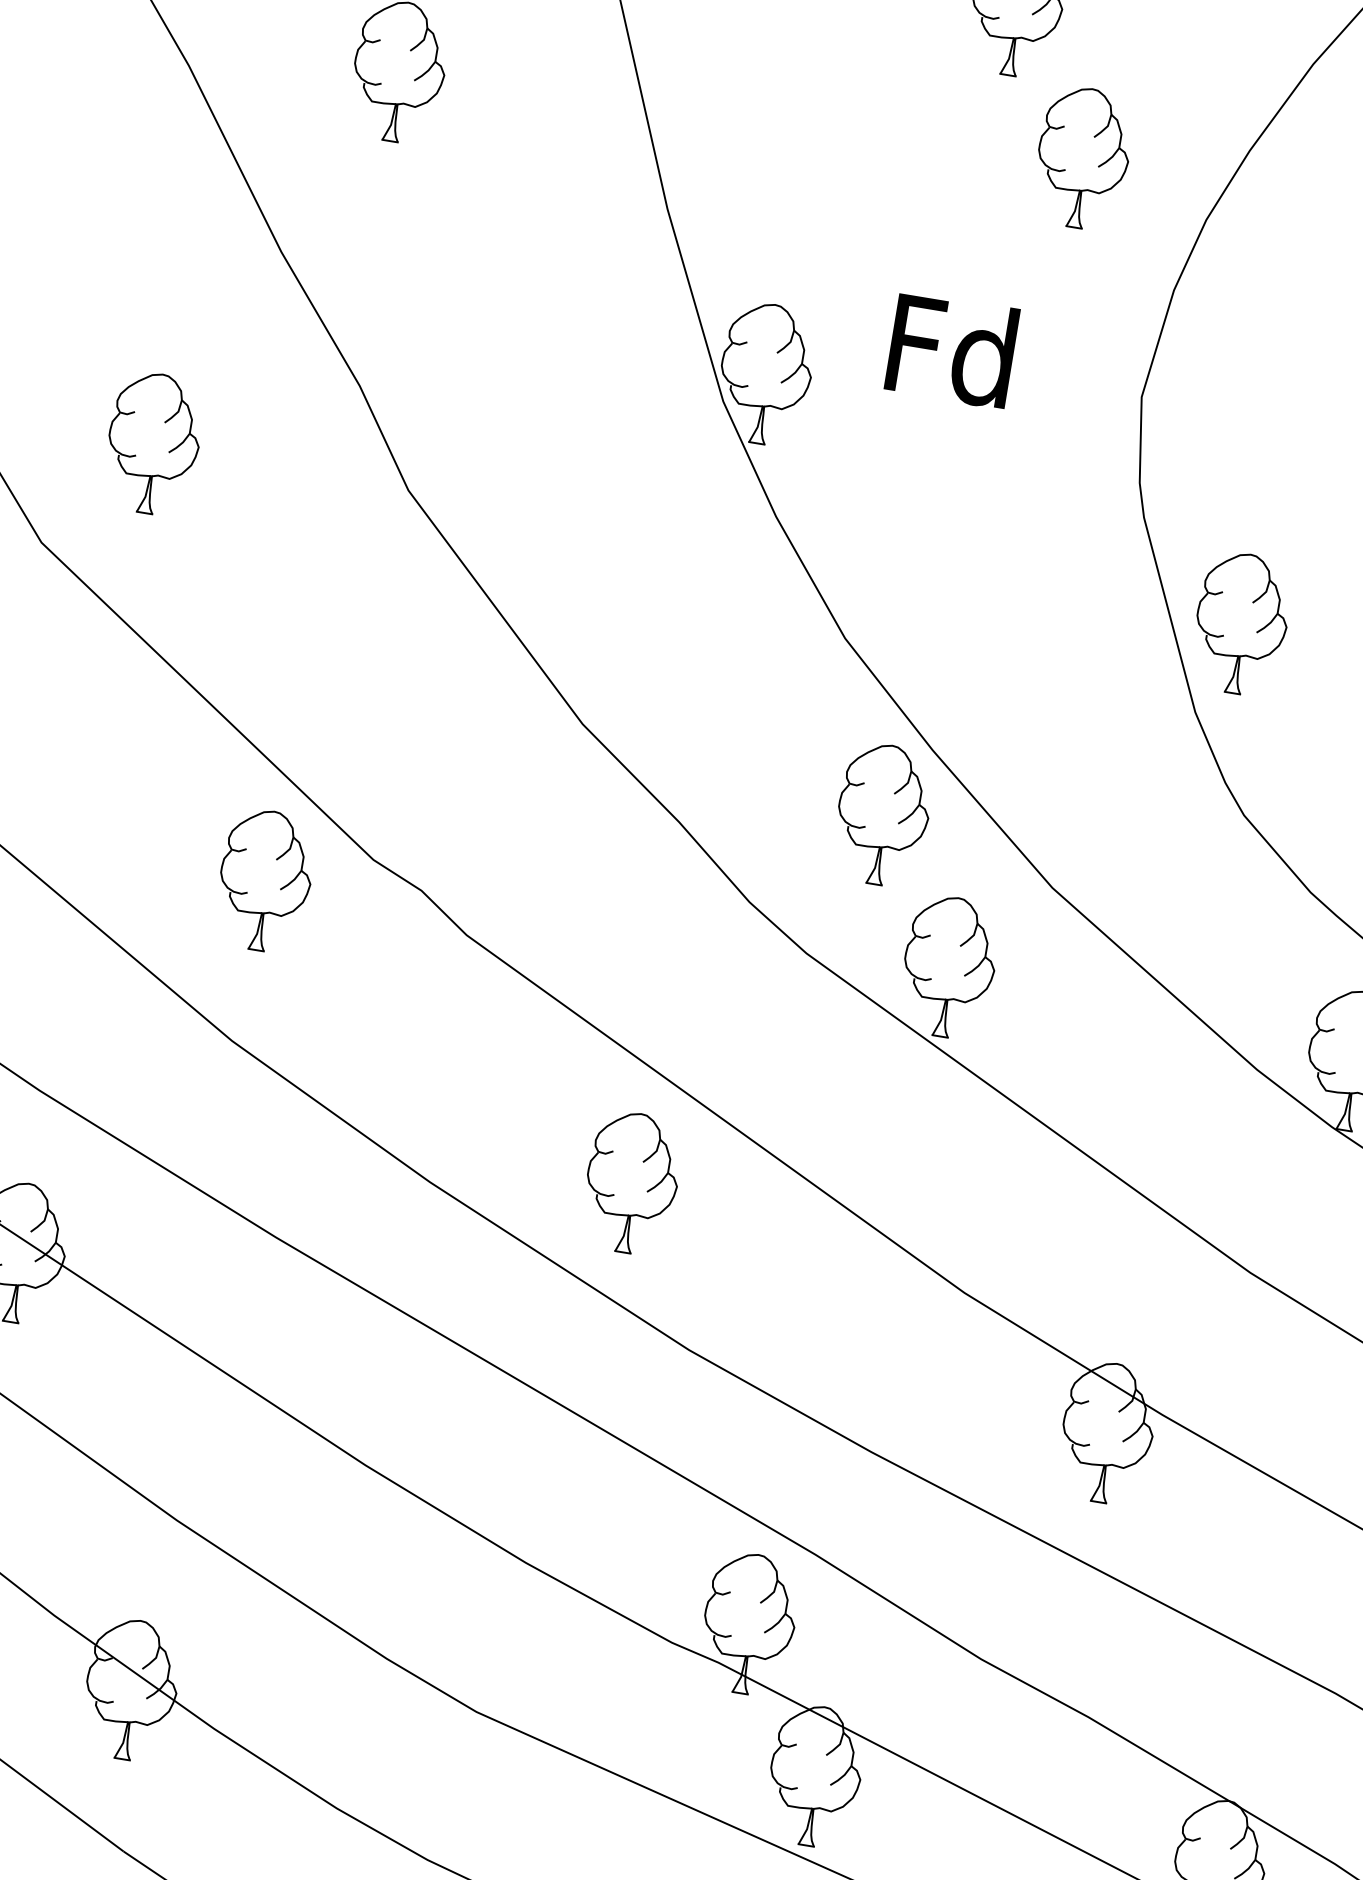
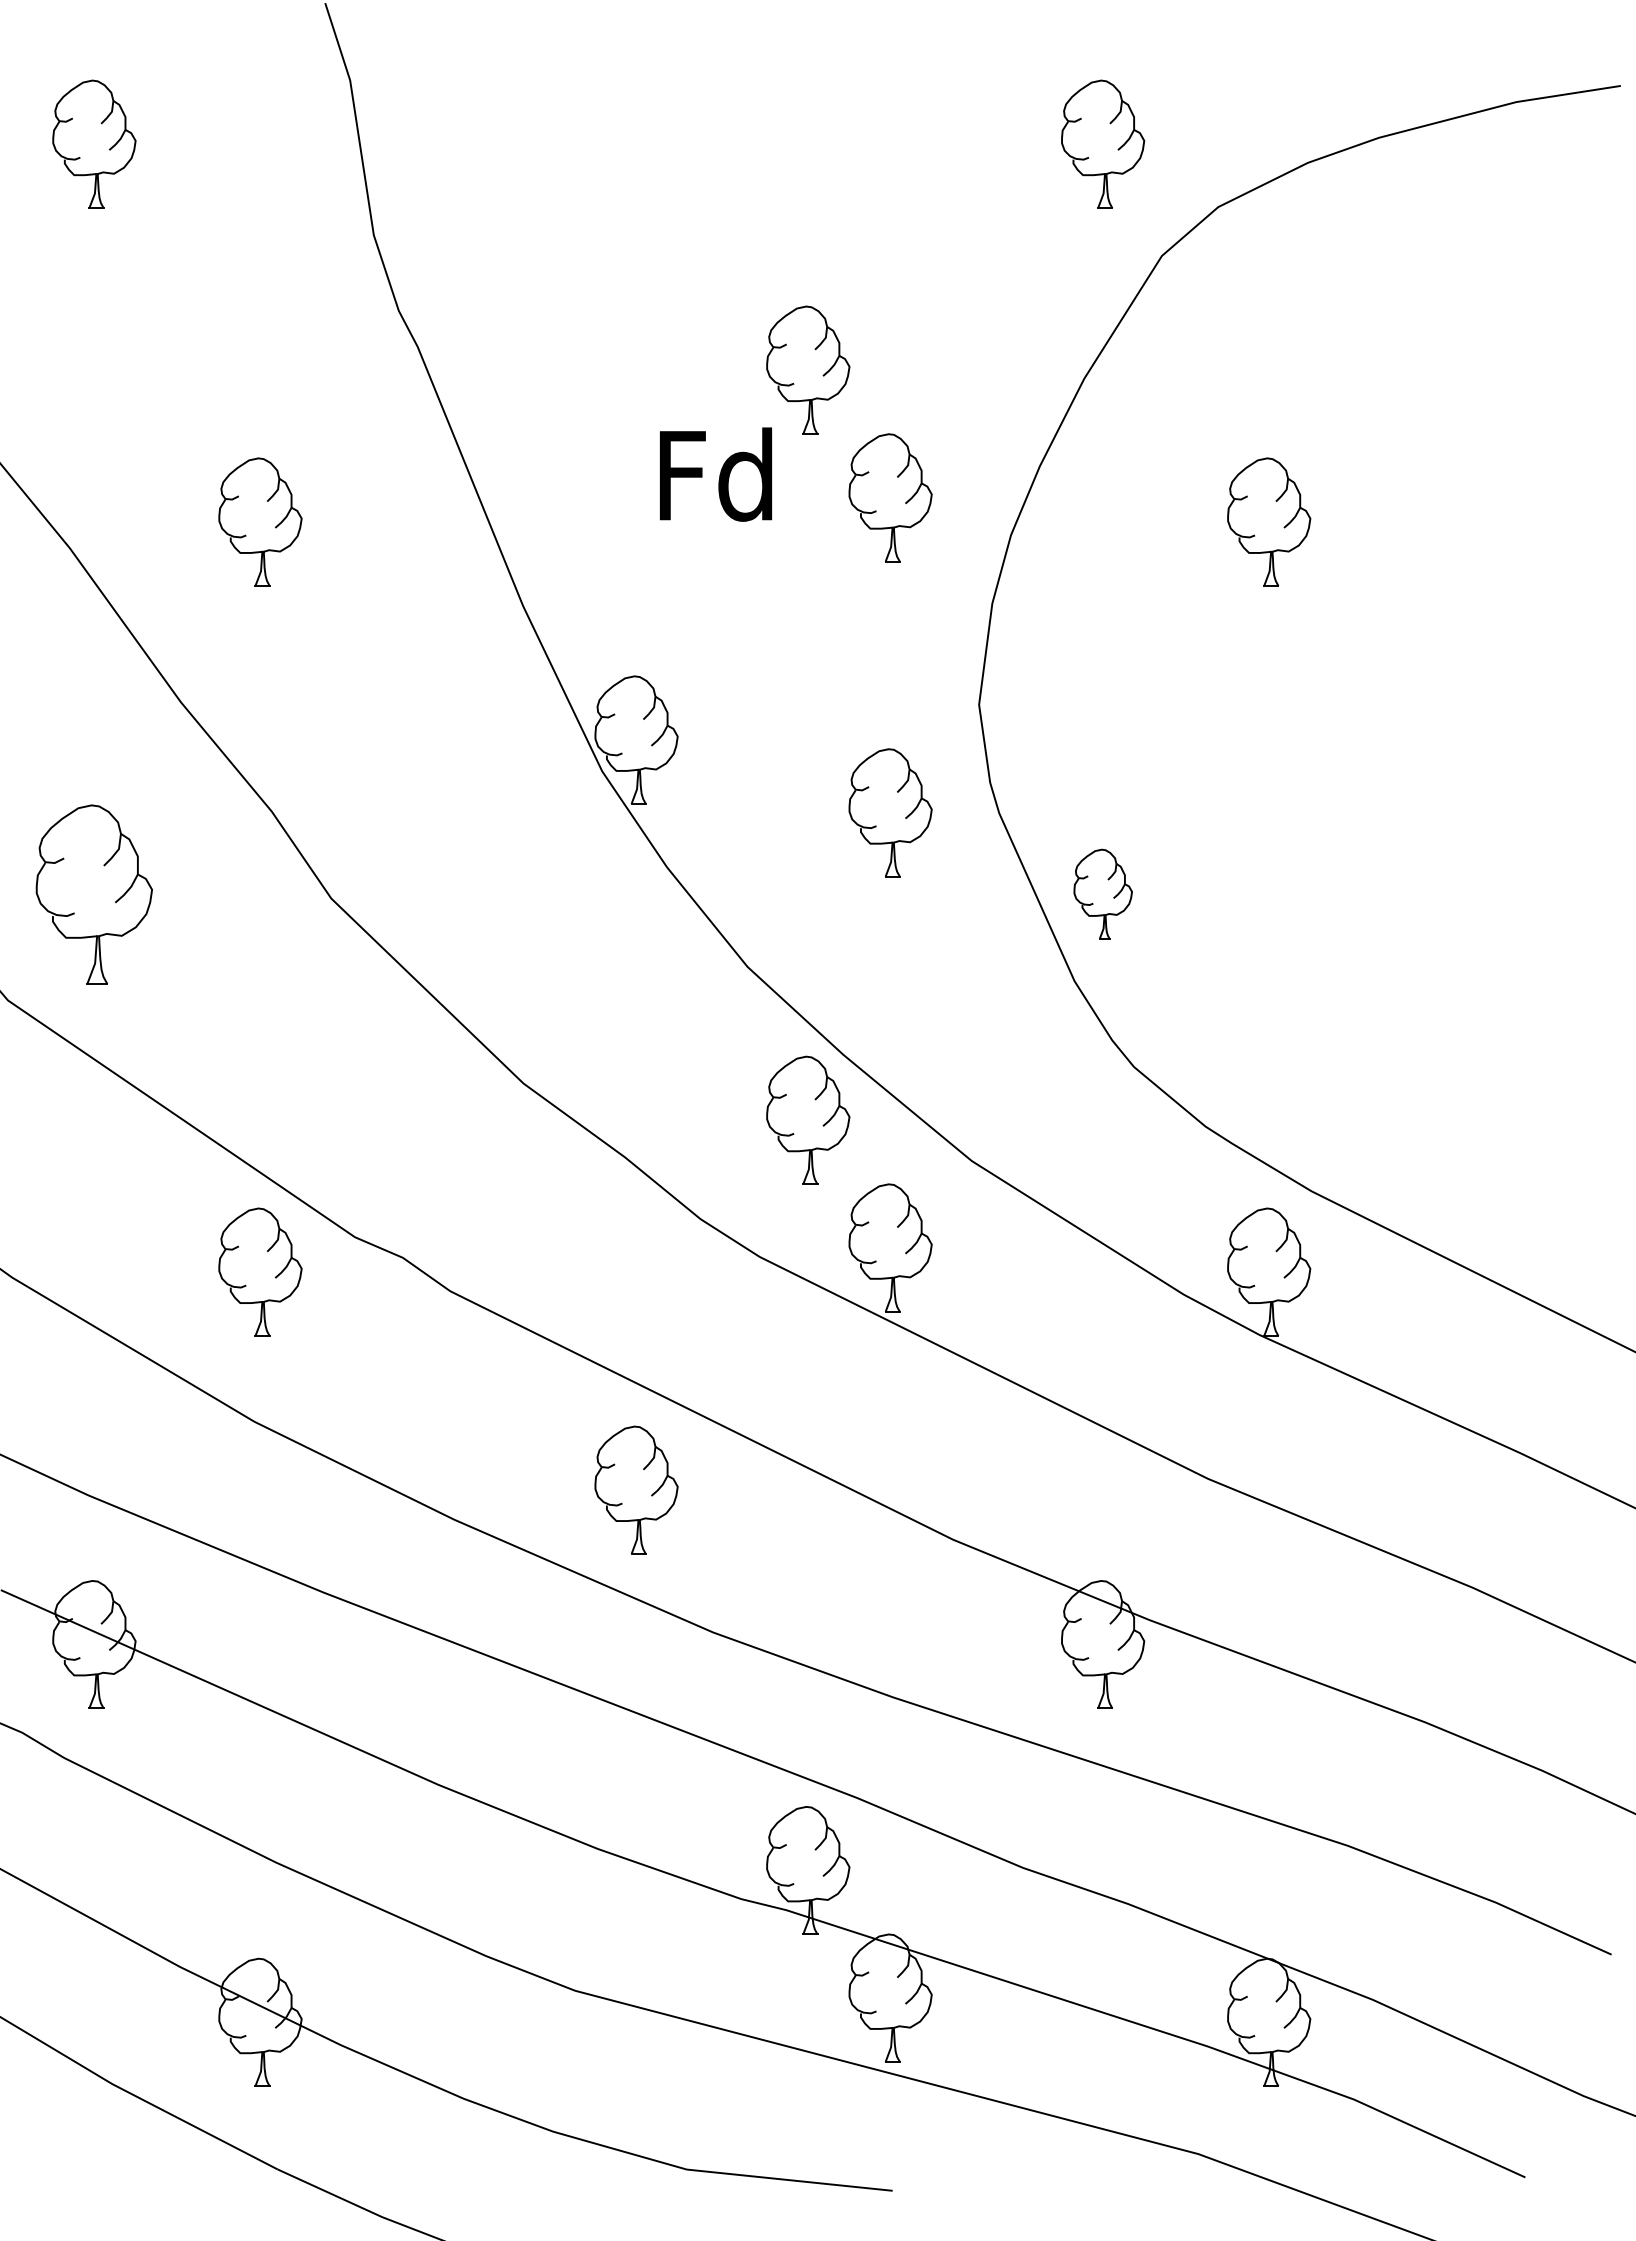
text: (951, 349) -> (715, 474), moved
part: (153, 442) -> (94, 893), size x1.4
part: (1026, 497) -> (890, 812), added
part: (1242, 622) -> (1103, 893), size x0.7

